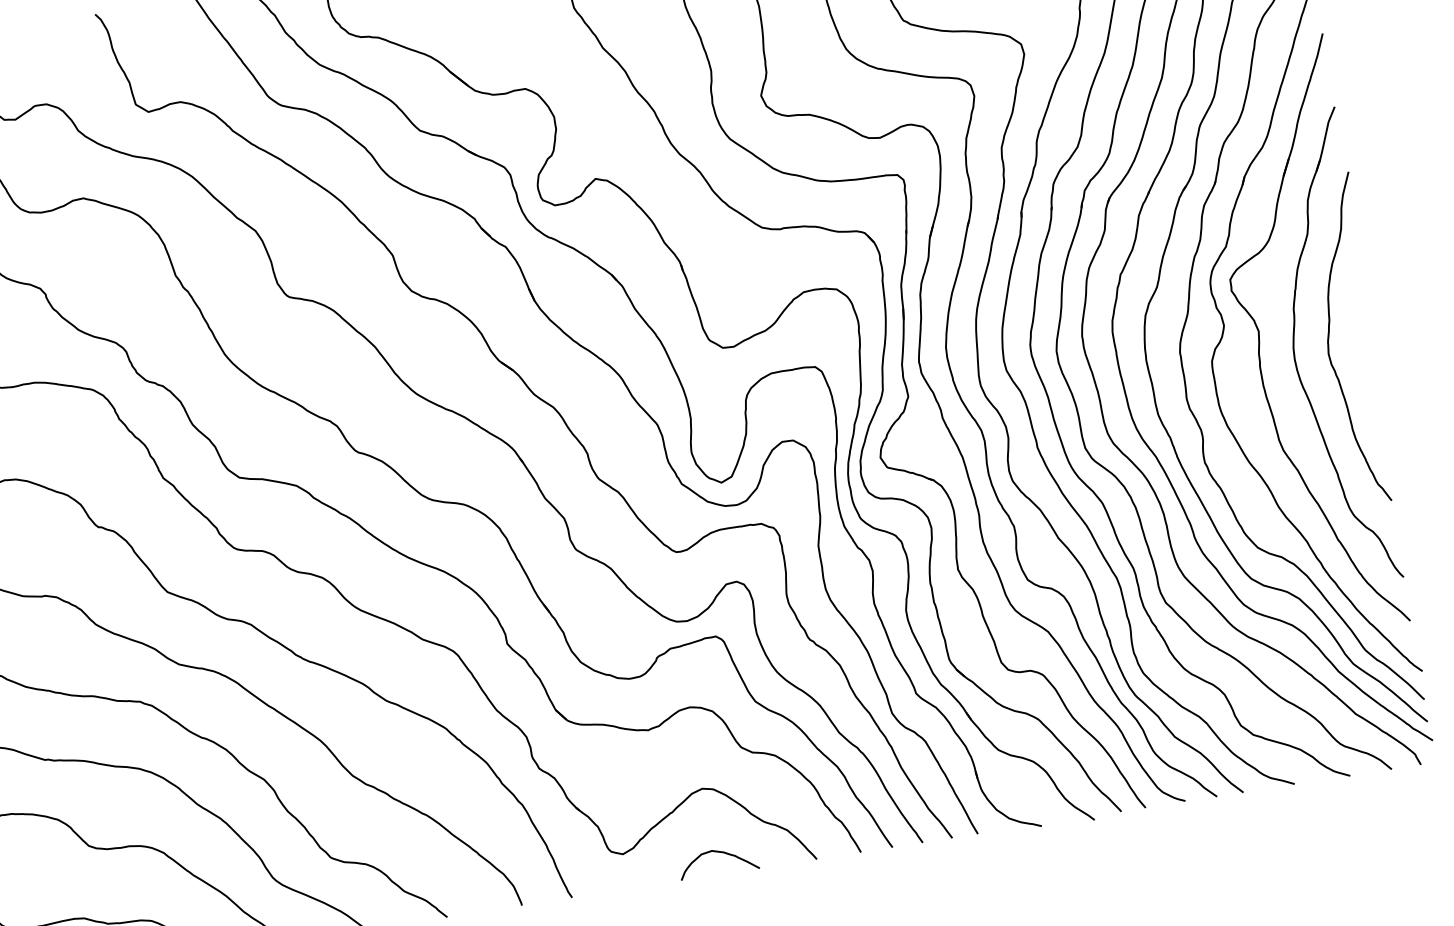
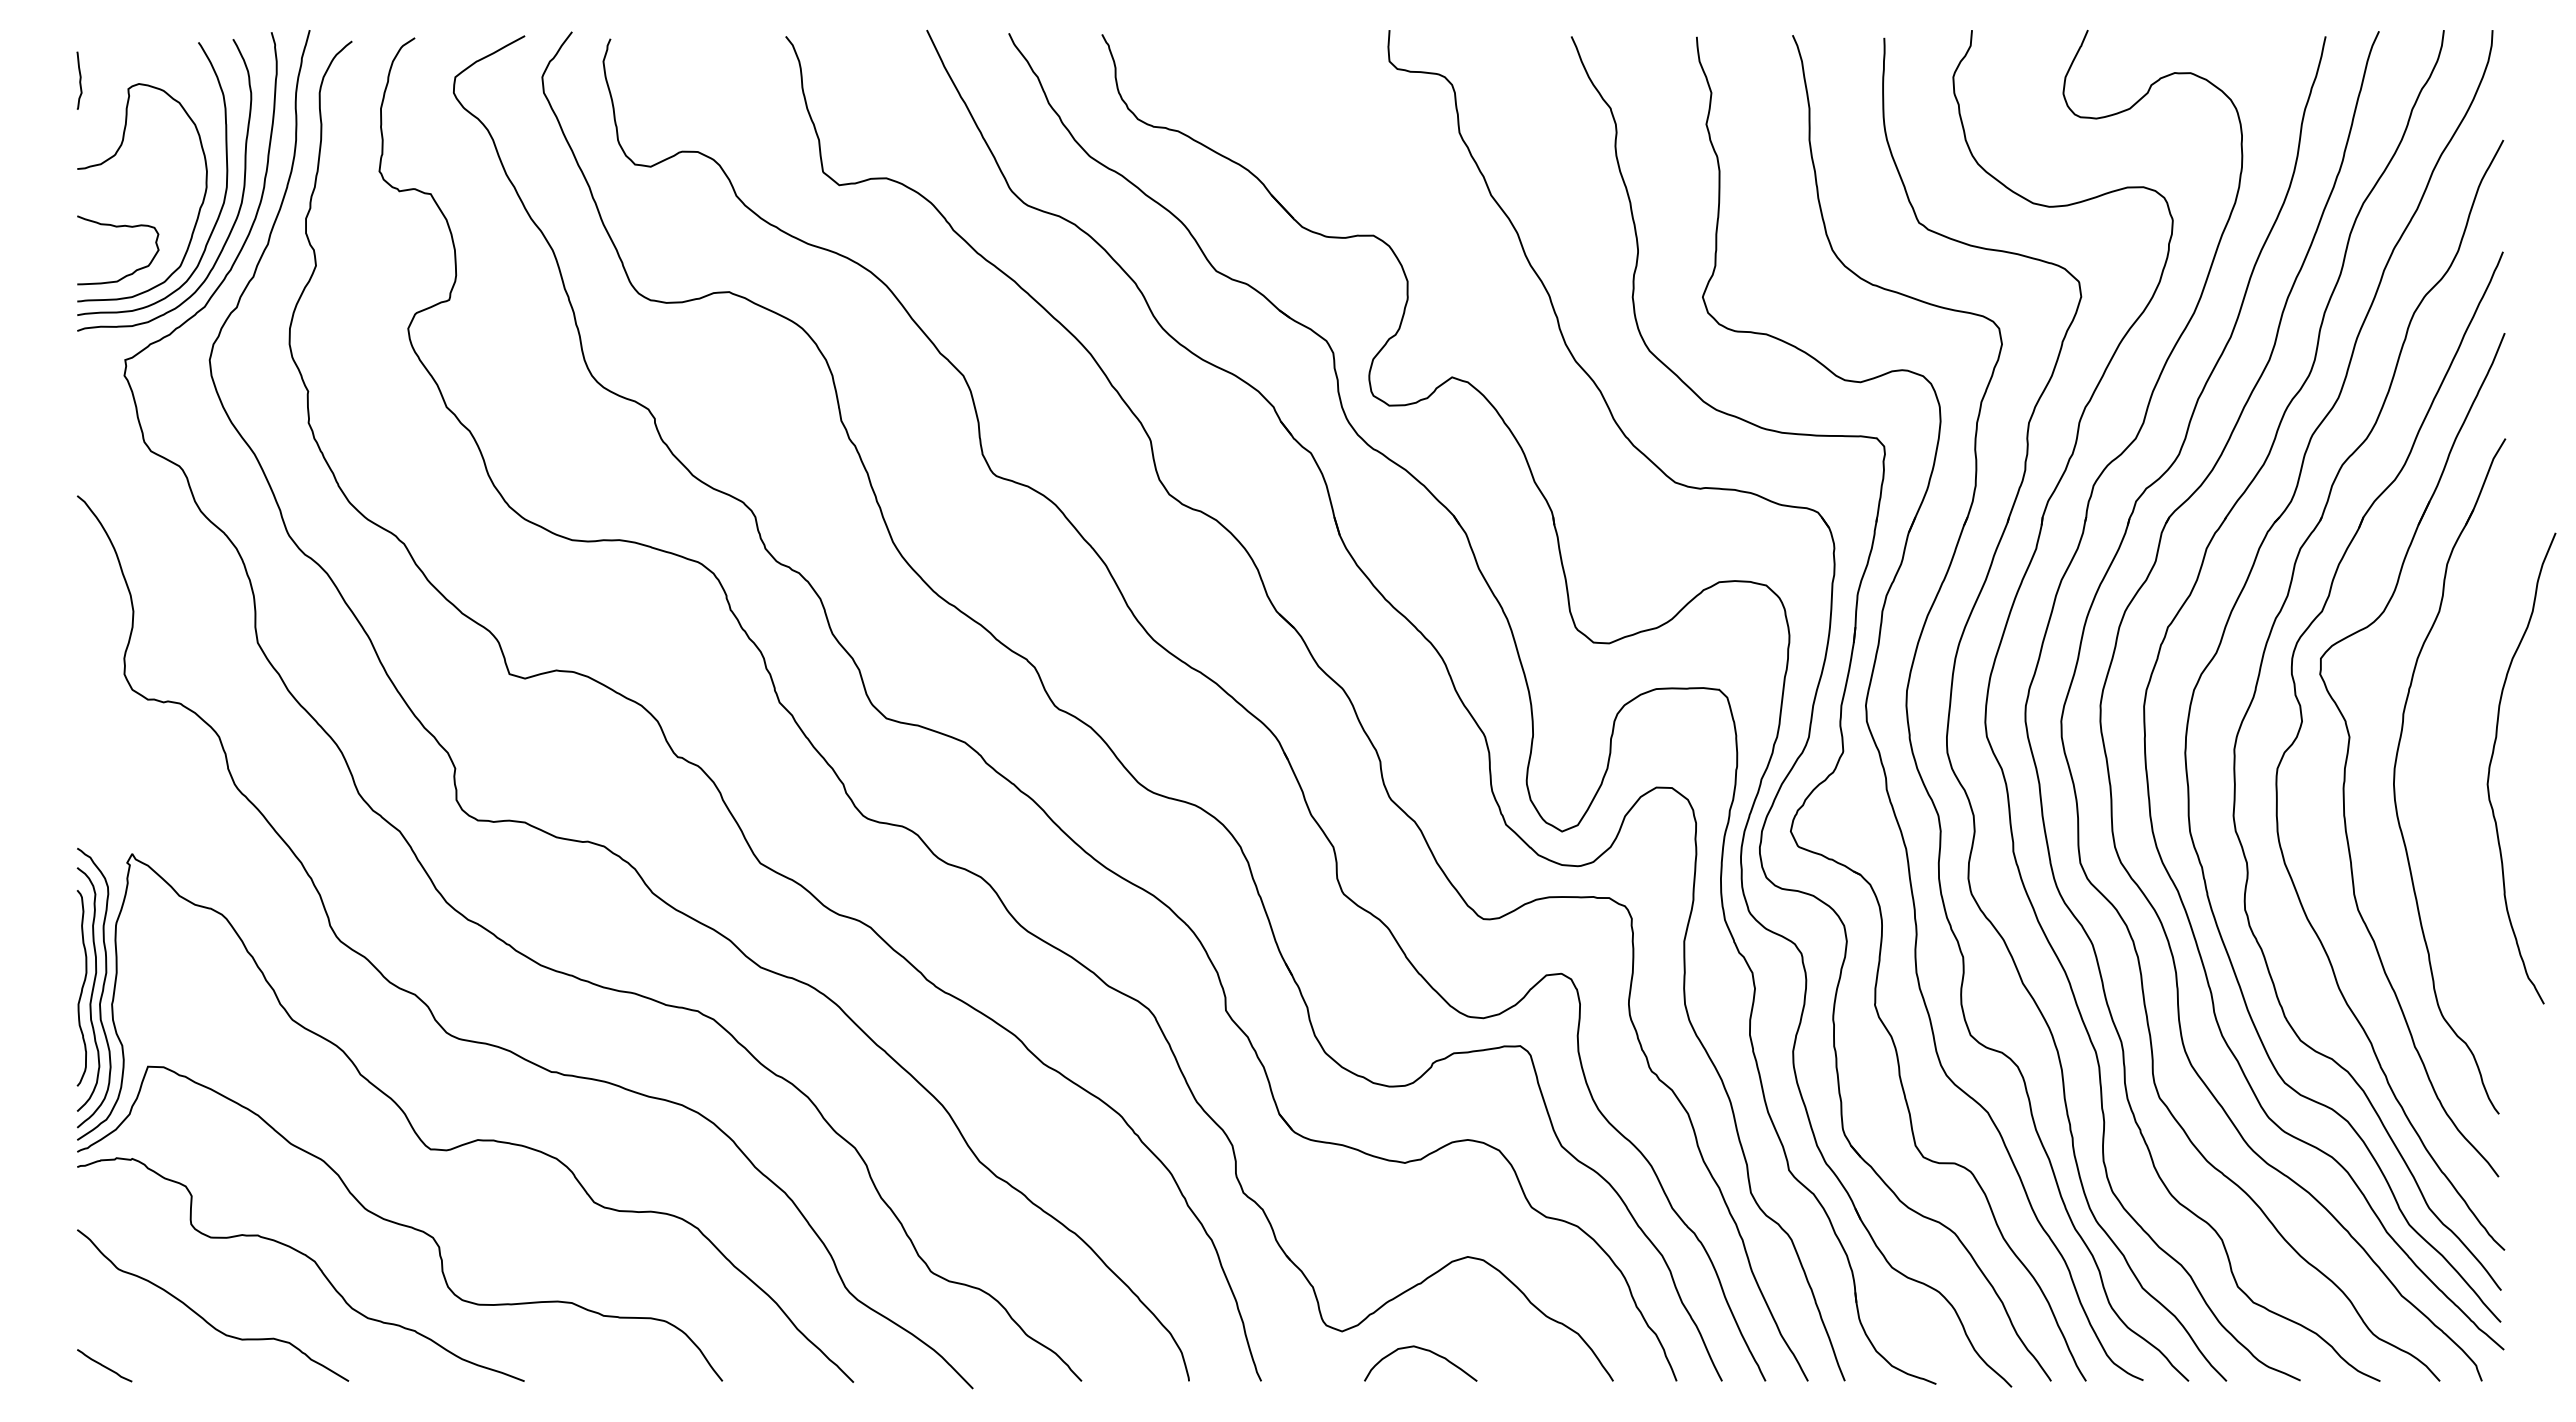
curve: (1329, 336) -> (2492, 759), moved
curve: (719, 852) -> (1423, 1350), moved

